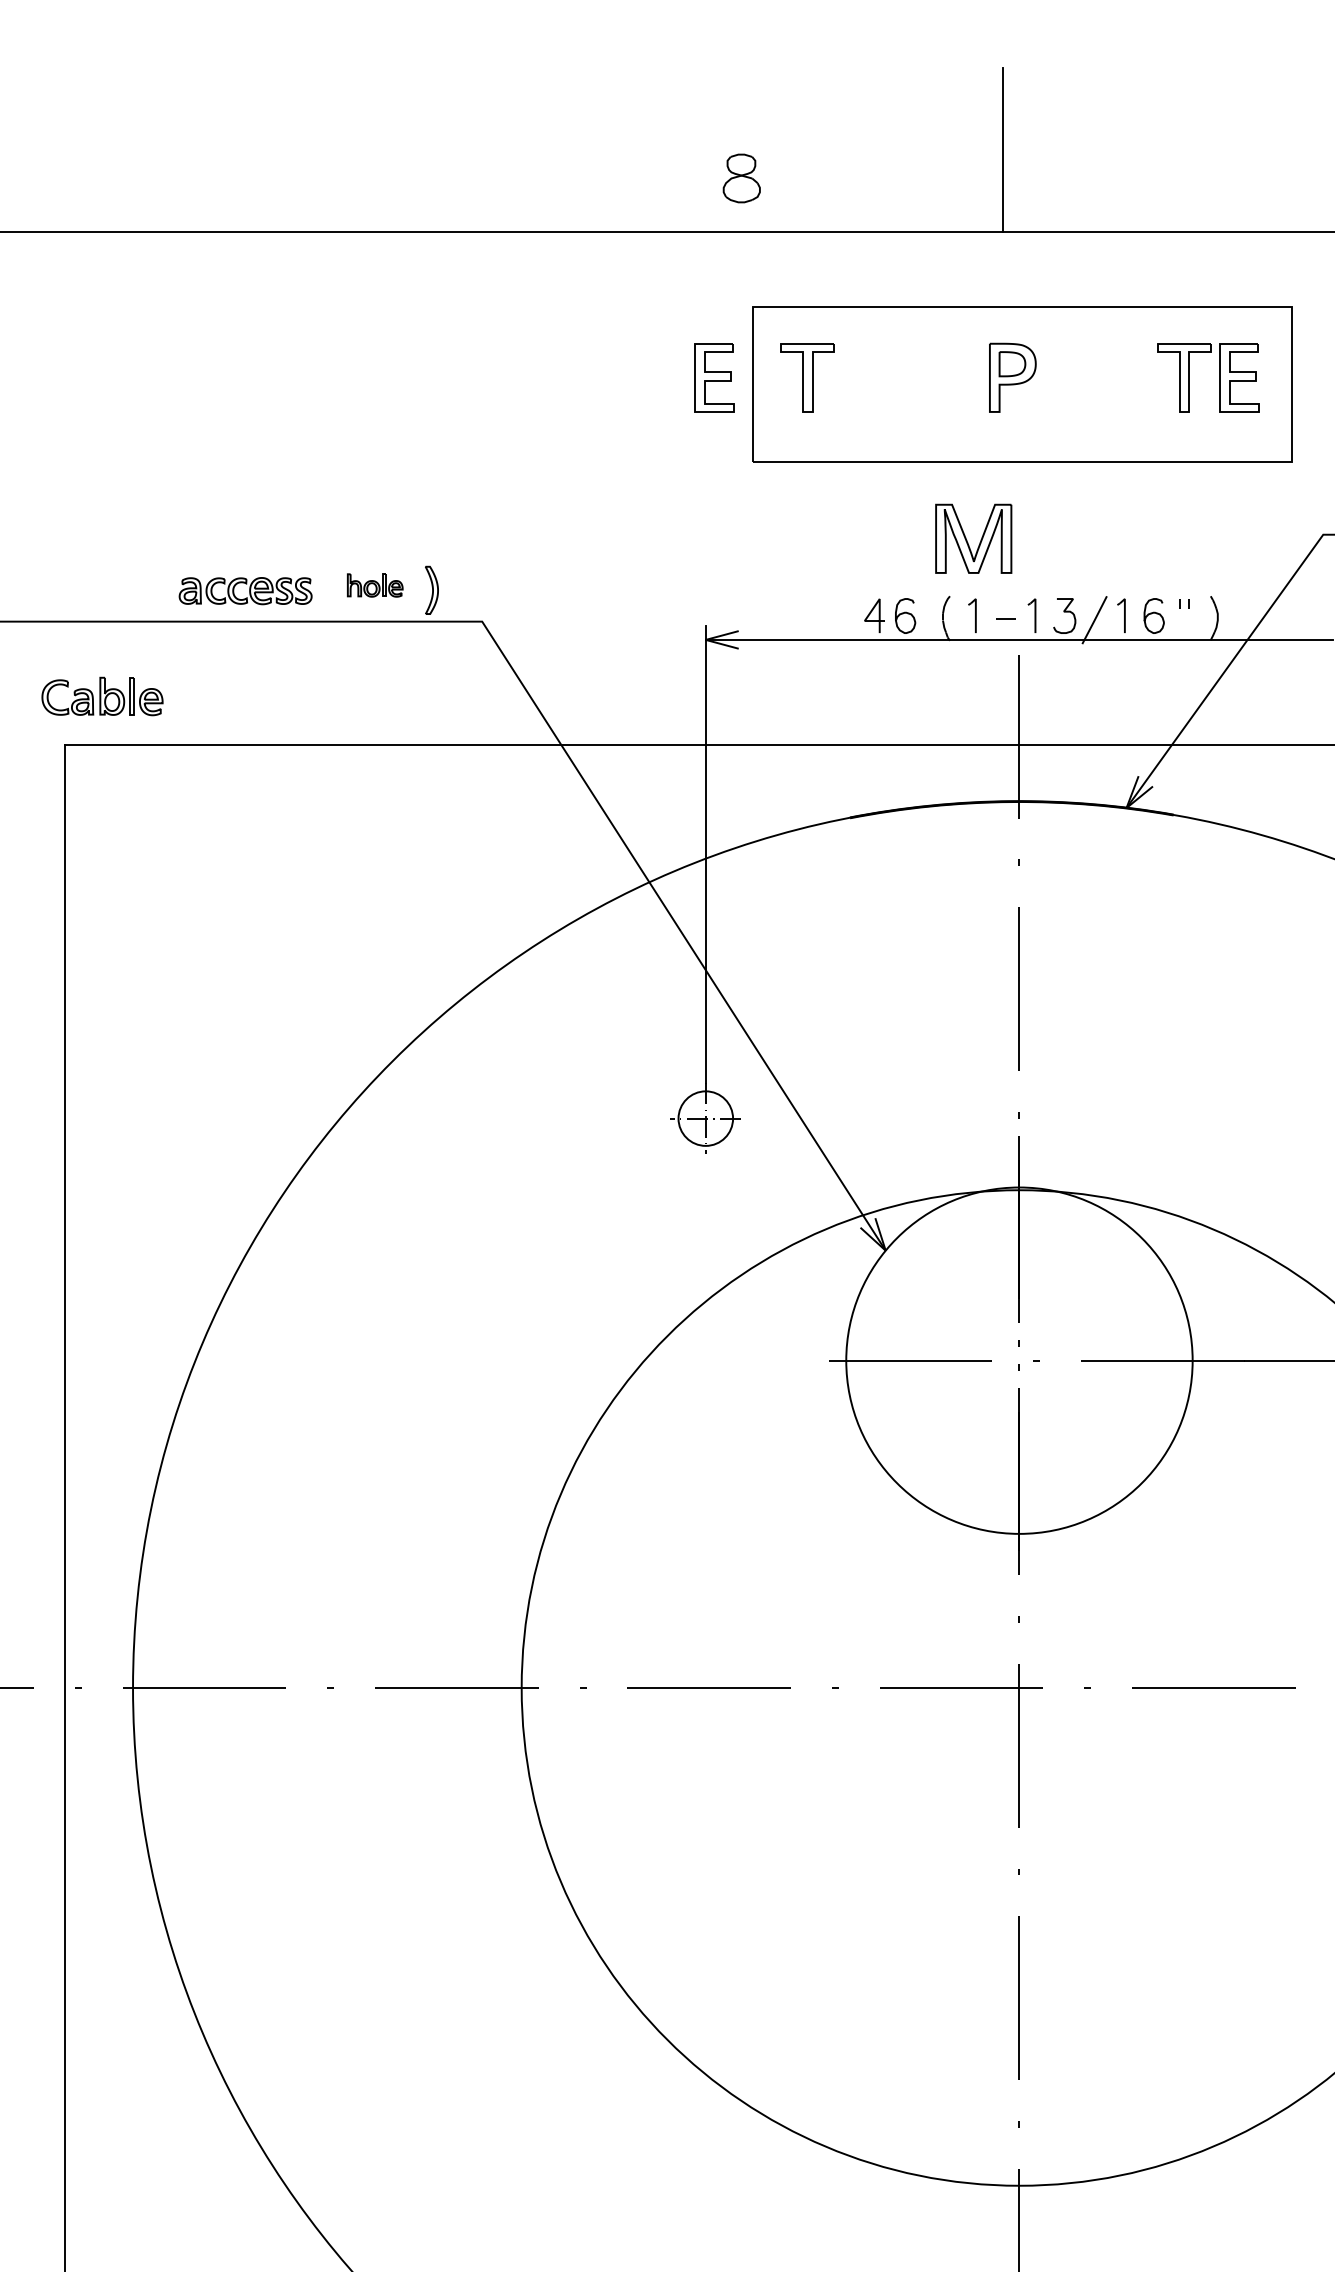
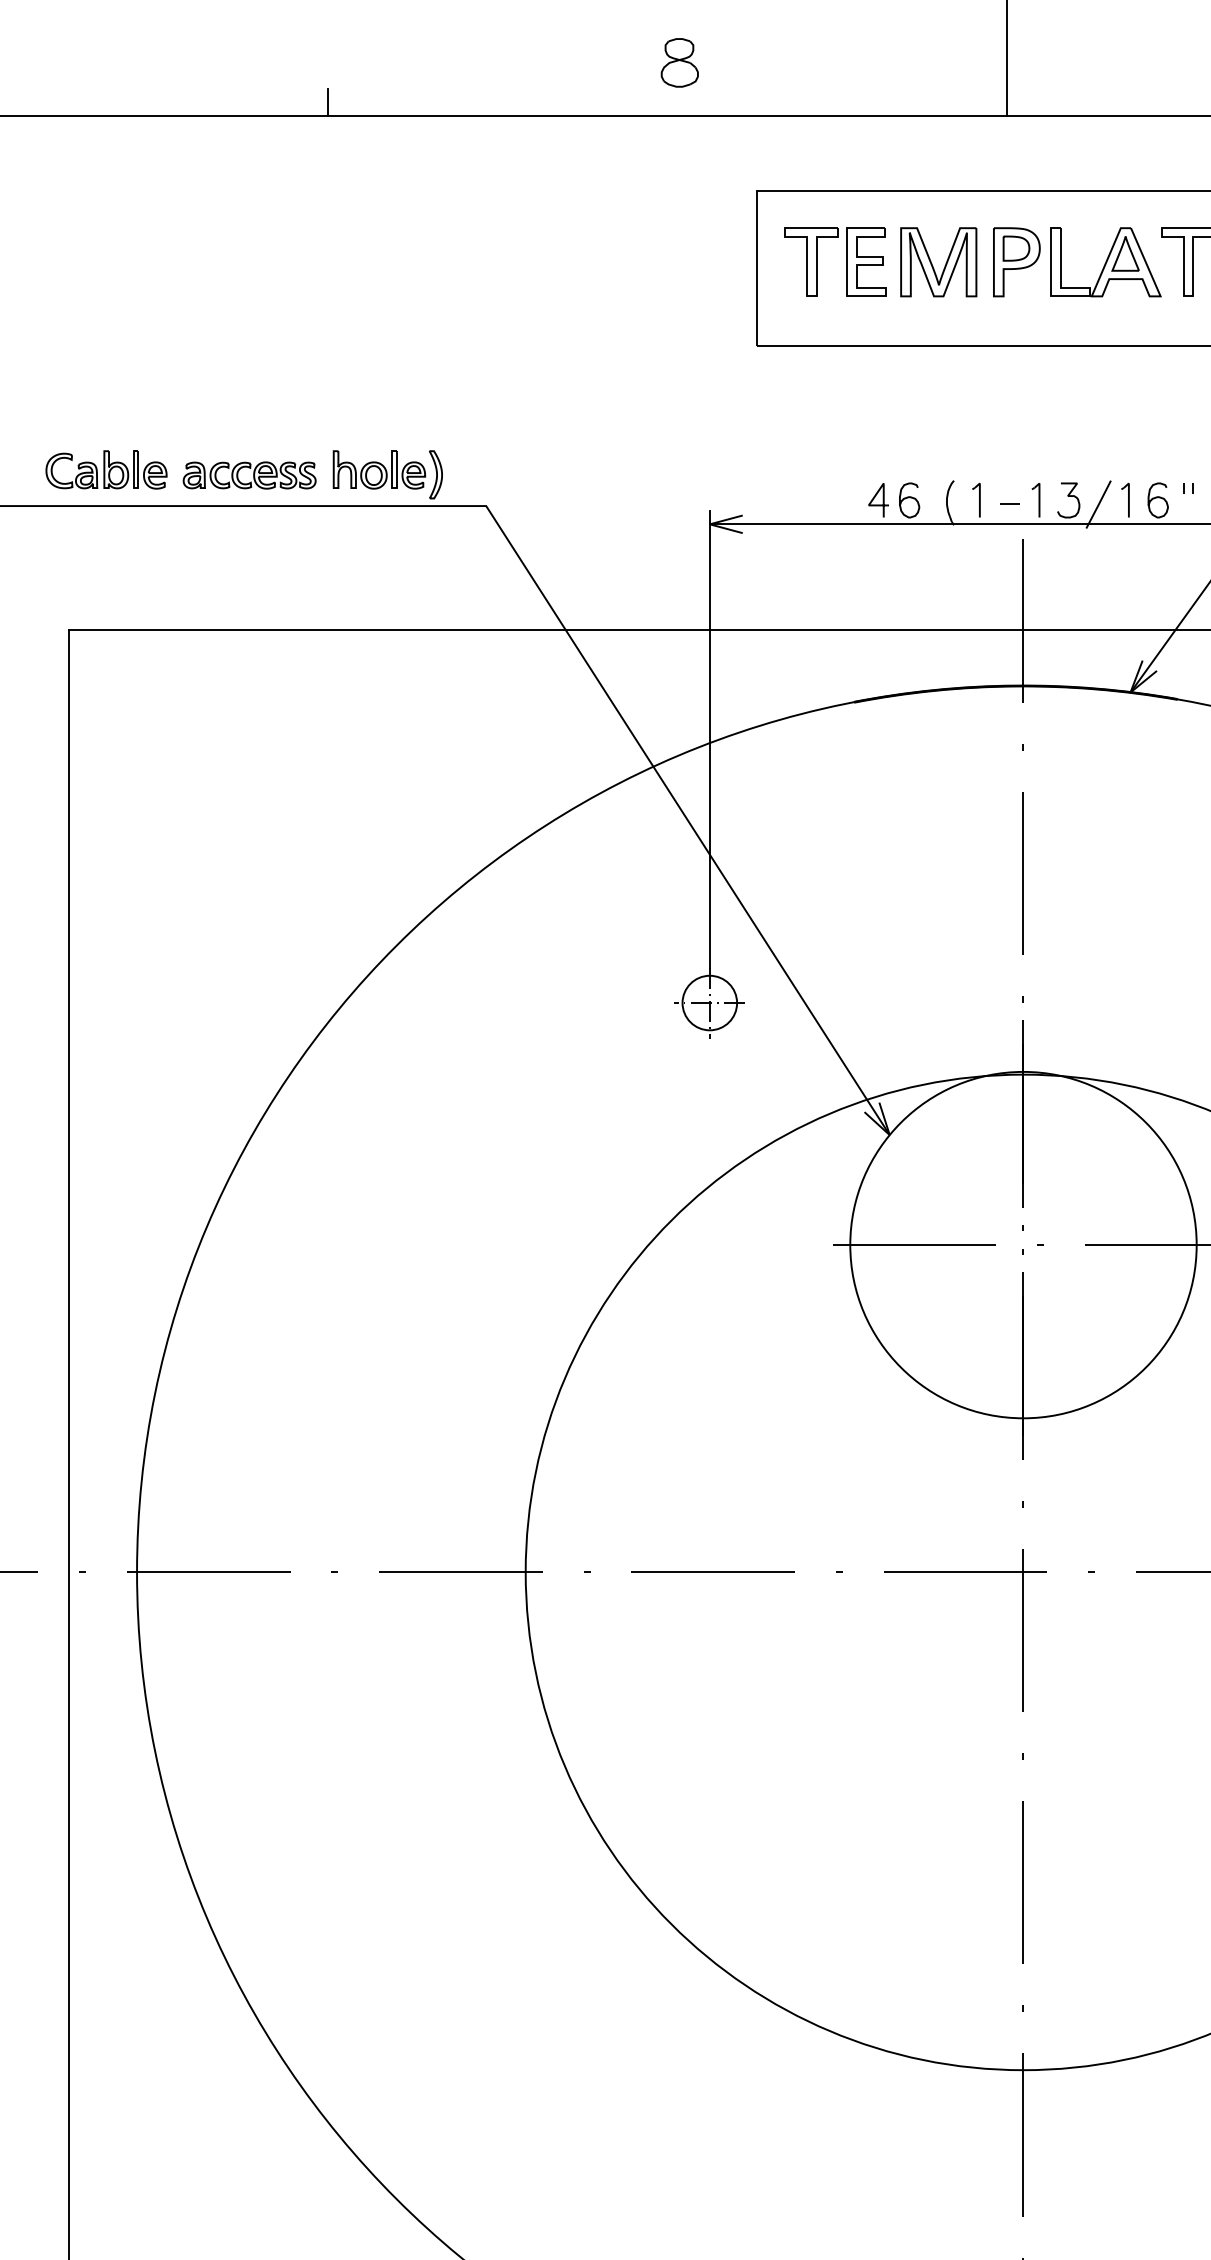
part: (741, 178) -> (679, 62), moved
line: (324, 217) -> (328, 101), added
part: (714, 377) -> (866, 261), moved
part: (1101, 377) -> (1105, 261), added
part: (967, 540) -> (932, 263), moved
part: (374, 585) -> (378, 469), size x1.67
part: (102, 696) -> (106, 469), moved

